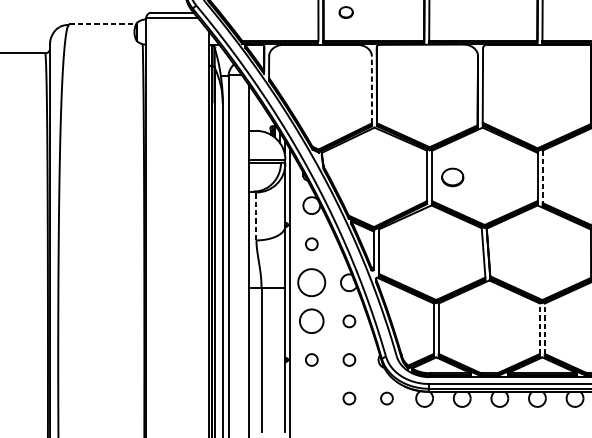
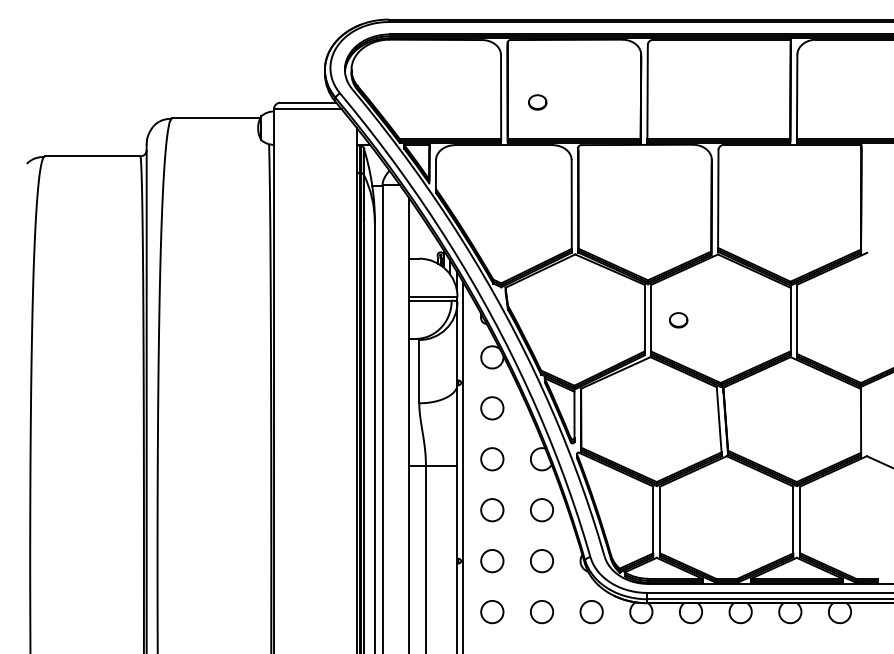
line: (102, 24) -> (216, 118), dashed -> solid
line: (371, 89) -> (571, 204), dashed -> solid
line: (542, 176) -> (797, 319), dashed -> solid
part: (452, 177) -> (678, 320), size x0.62
line: (256, 216) -> (419, 371), dashed -> solid
circle: (311, 244) -> (492, 408), size x1.43
circle: (311, 282) -> (492, 459), size x0.62
circle: (311, 321) -> (492, 510), size x0.71
circle: (349, 321) -> (541, 510), size x1.43
line: (539, 328) -> (793, 519), dashed -> solid
line: (545, 328) -> (800, 519), dashed -> solid
circle: (311, 360) -> (492, 561), size x1.43
circle: (349, 360) -> (541, 561), size x1.43
circle: (311, 398) -> (492, 612), added
circle: (349, 398) -> (541, 612), size x1.43
circle: (386, 398) -> (591, 612), size x1.43

